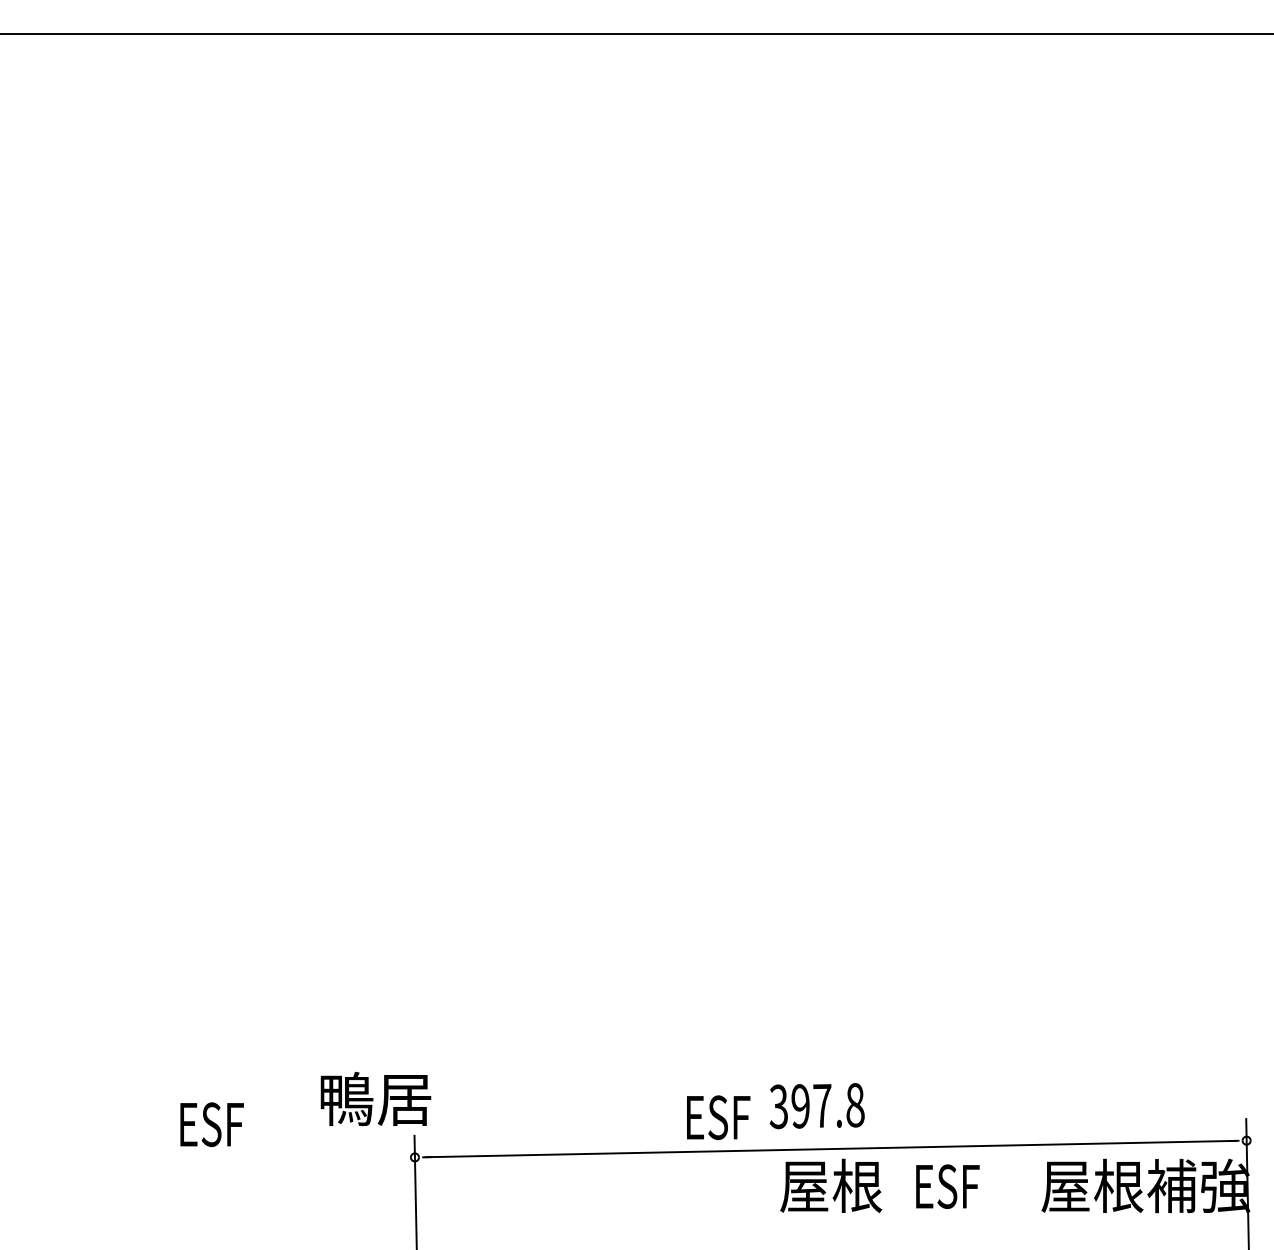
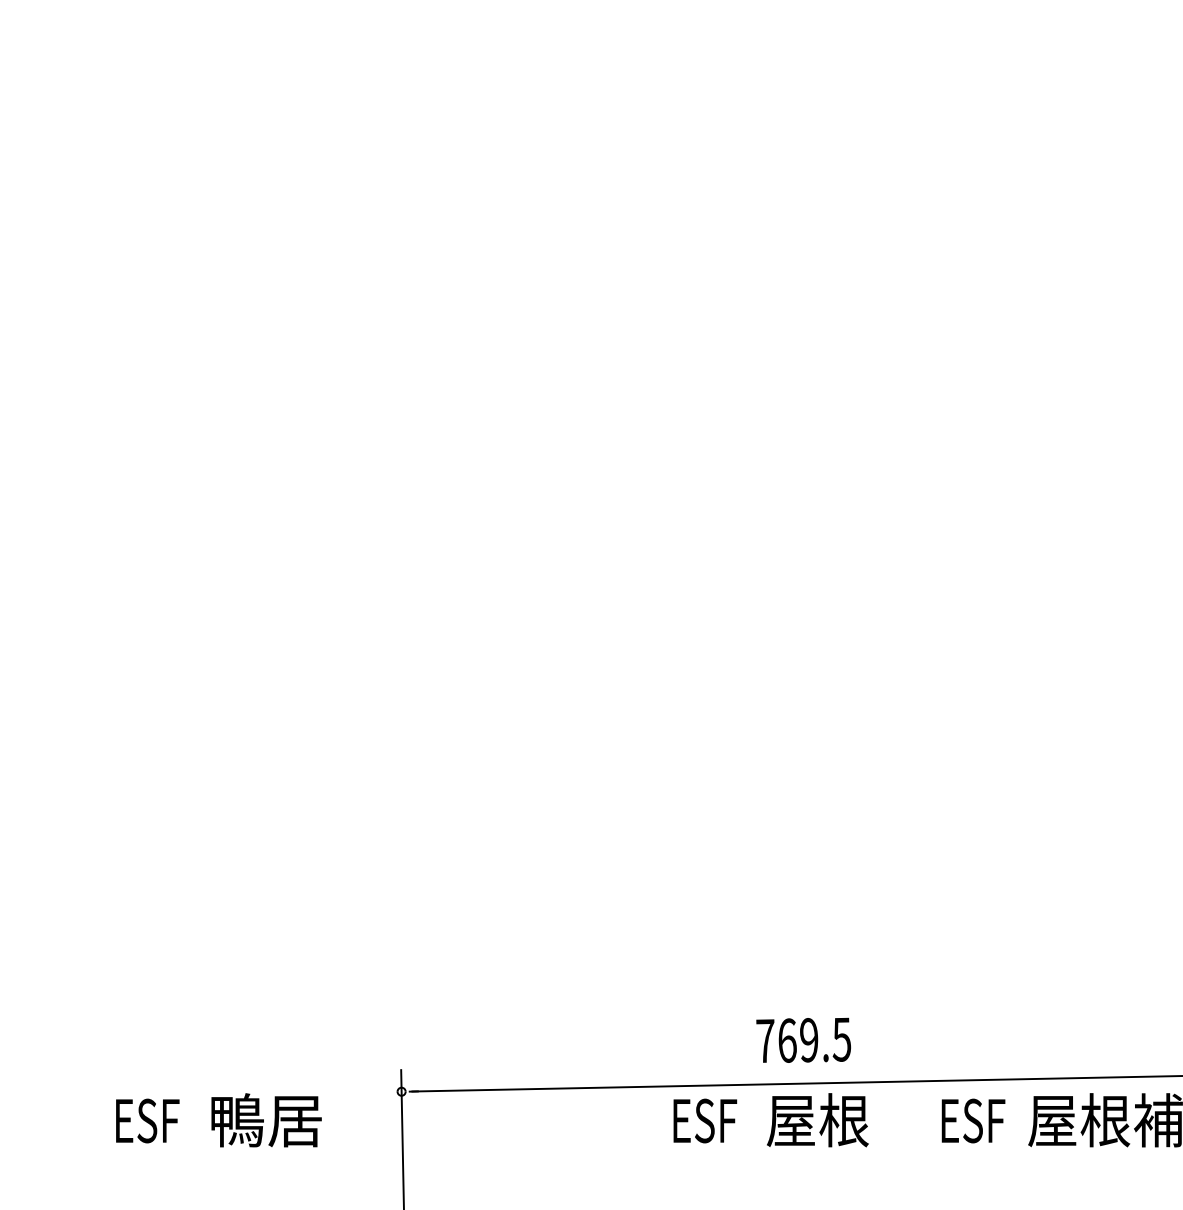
text: (375, 1098) -> (266, 1119), moved
text: (816, 1106) -> (803, 1040), 397.8 -> 769.5
text: (718, 1117) -> (705, 1120), moved
text: (211, 1124) -> (147, 1120), moved
text: (947, 1186) -> (973, 1120), moved

